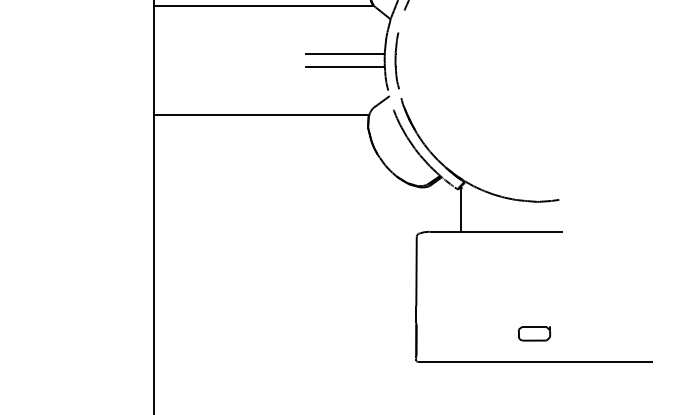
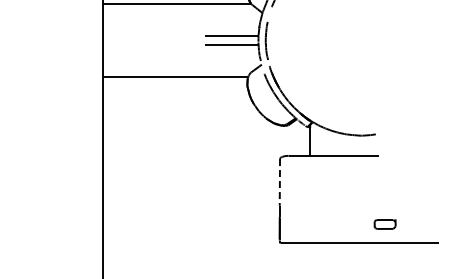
line: (415, 271) -> (279, 182), solid -> dashed
part: (533, 334) -> (384, 224), moved

